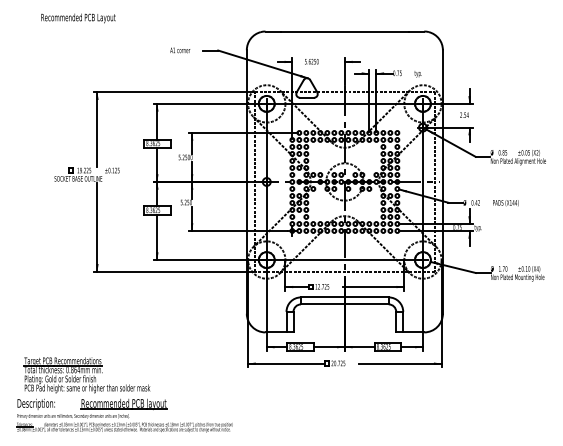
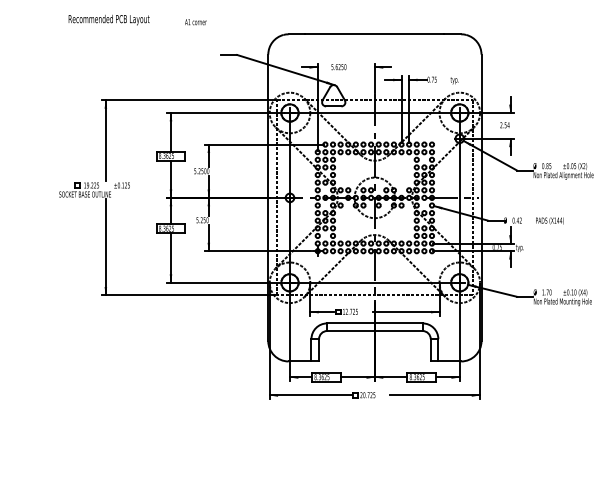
text: (78, 18) -> (109, 20), moved
text: (180, 50) -> (196, 22), moved
part: (124, 394) -> (135, 428), removed

